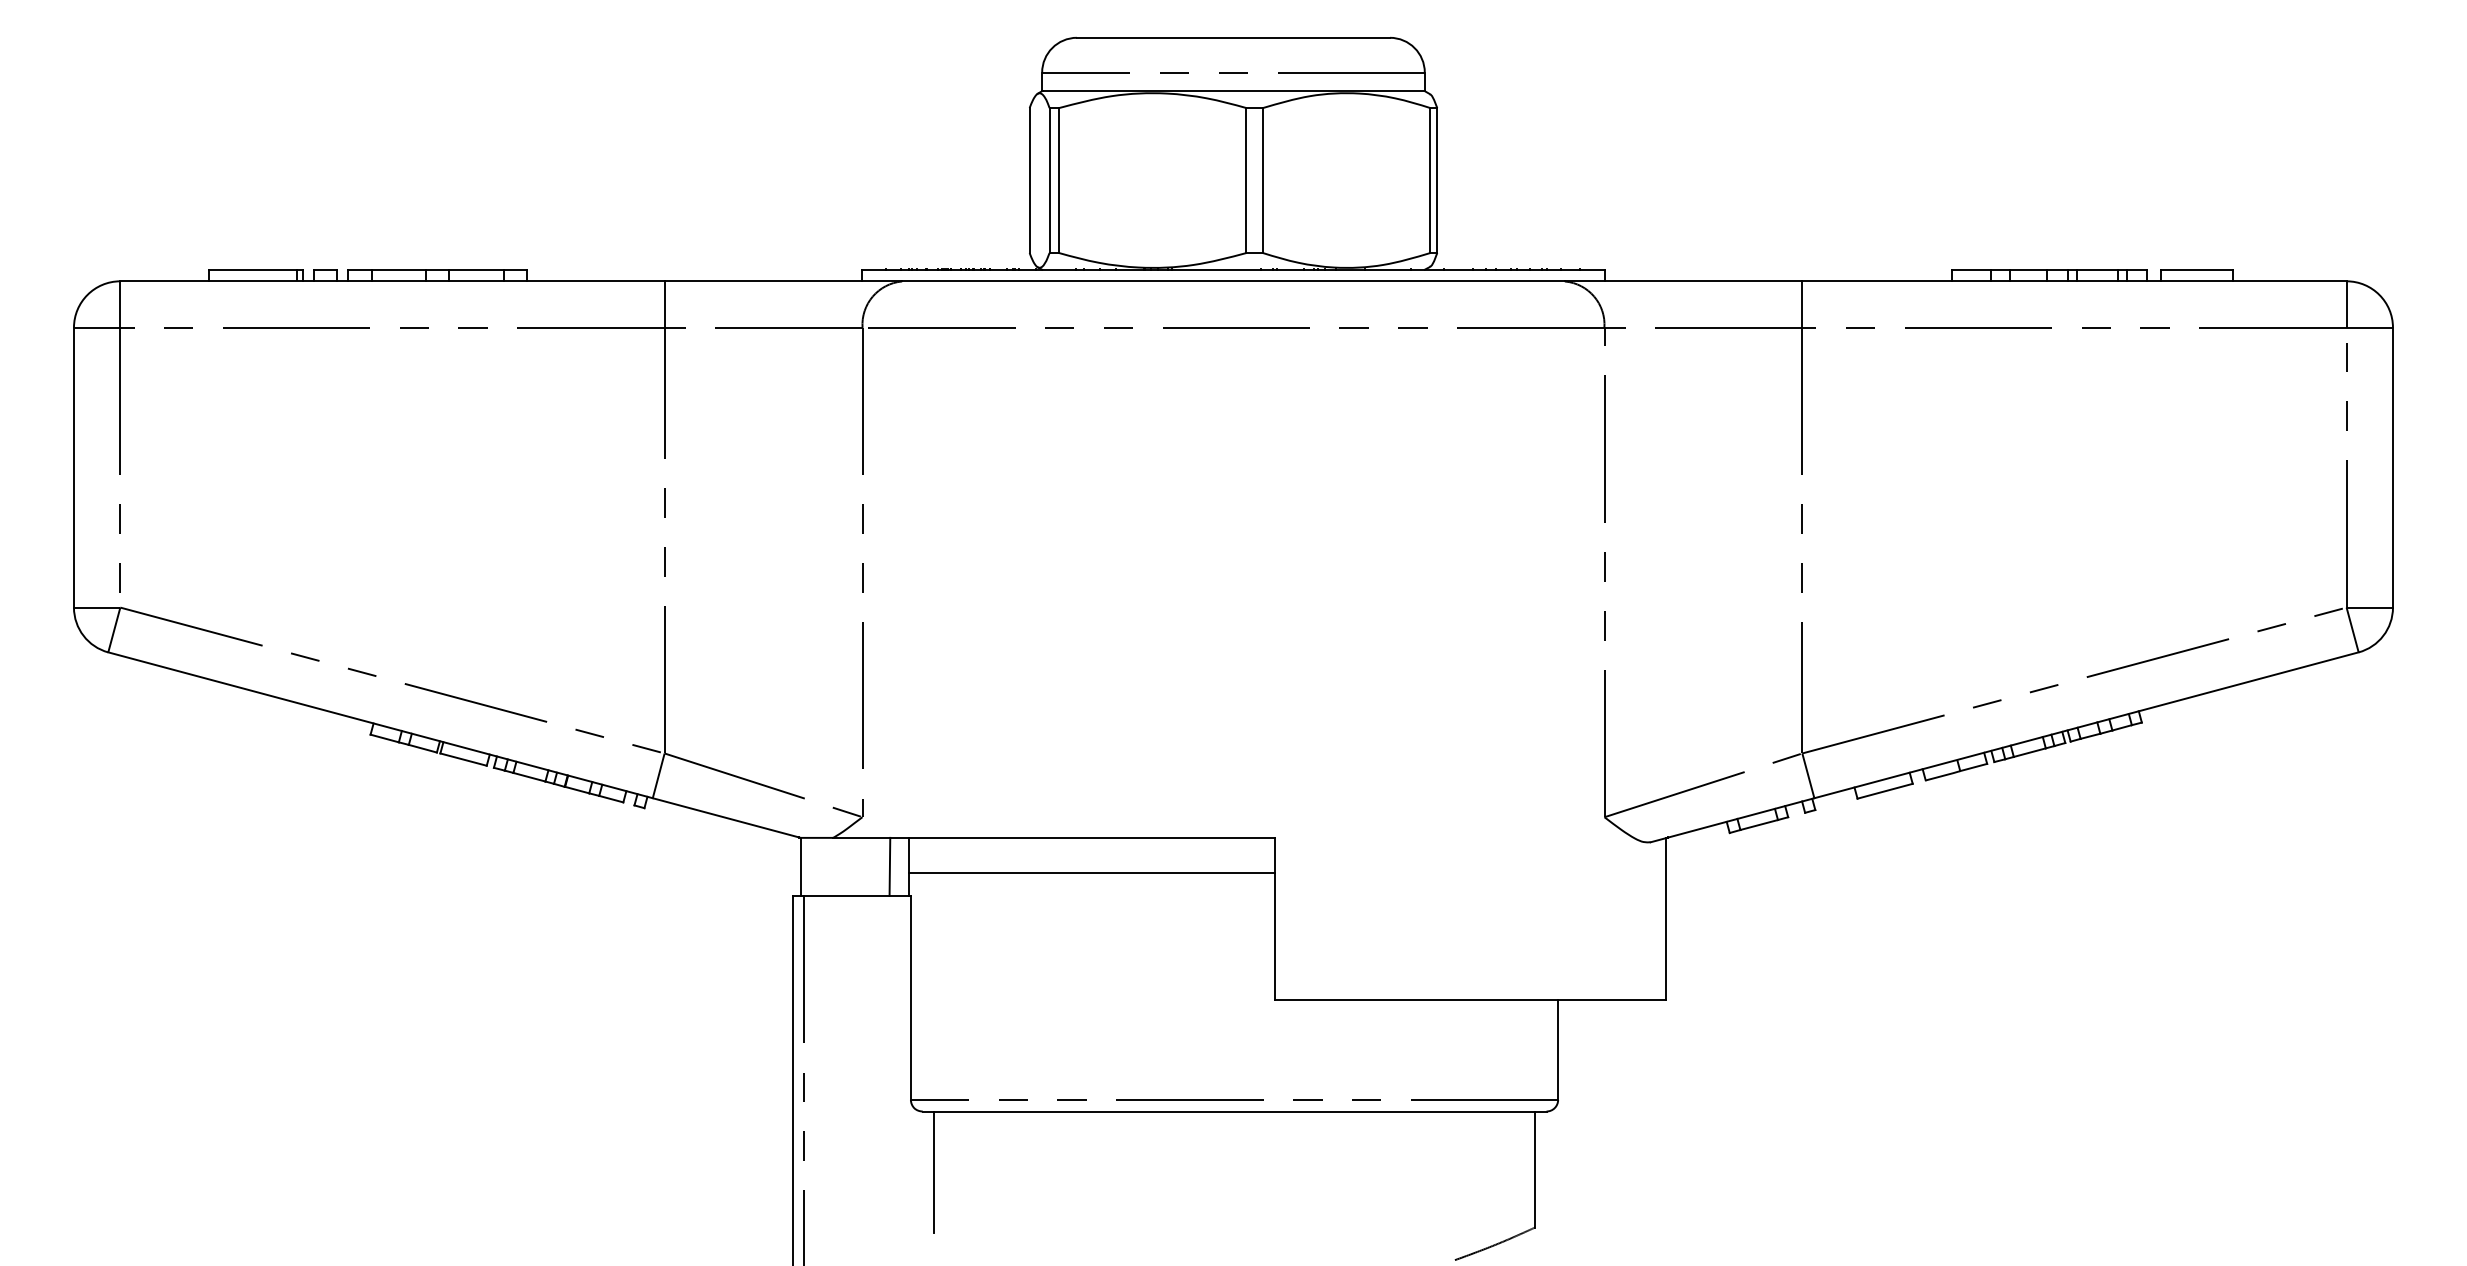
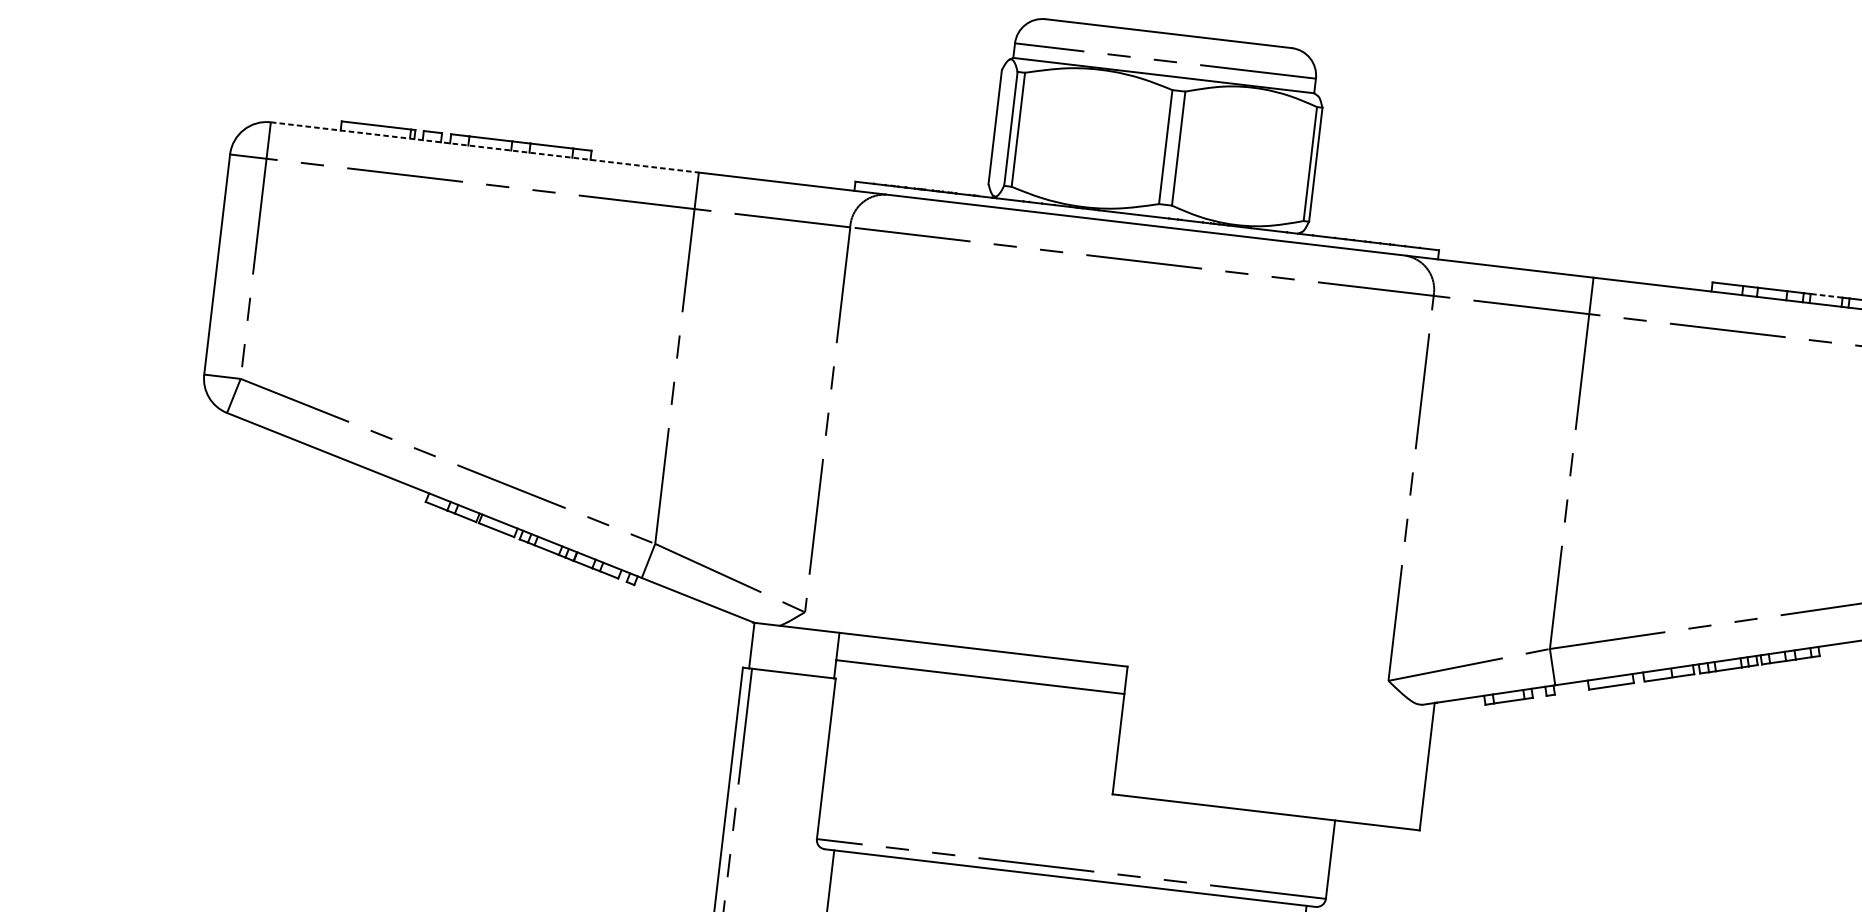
line: (2096, 269) -> (1825, 295), solid -> dashed
line: (393, 281) -> (485, 147), solid -> dashed
line: (889, 866) -> (821, 653), removed

